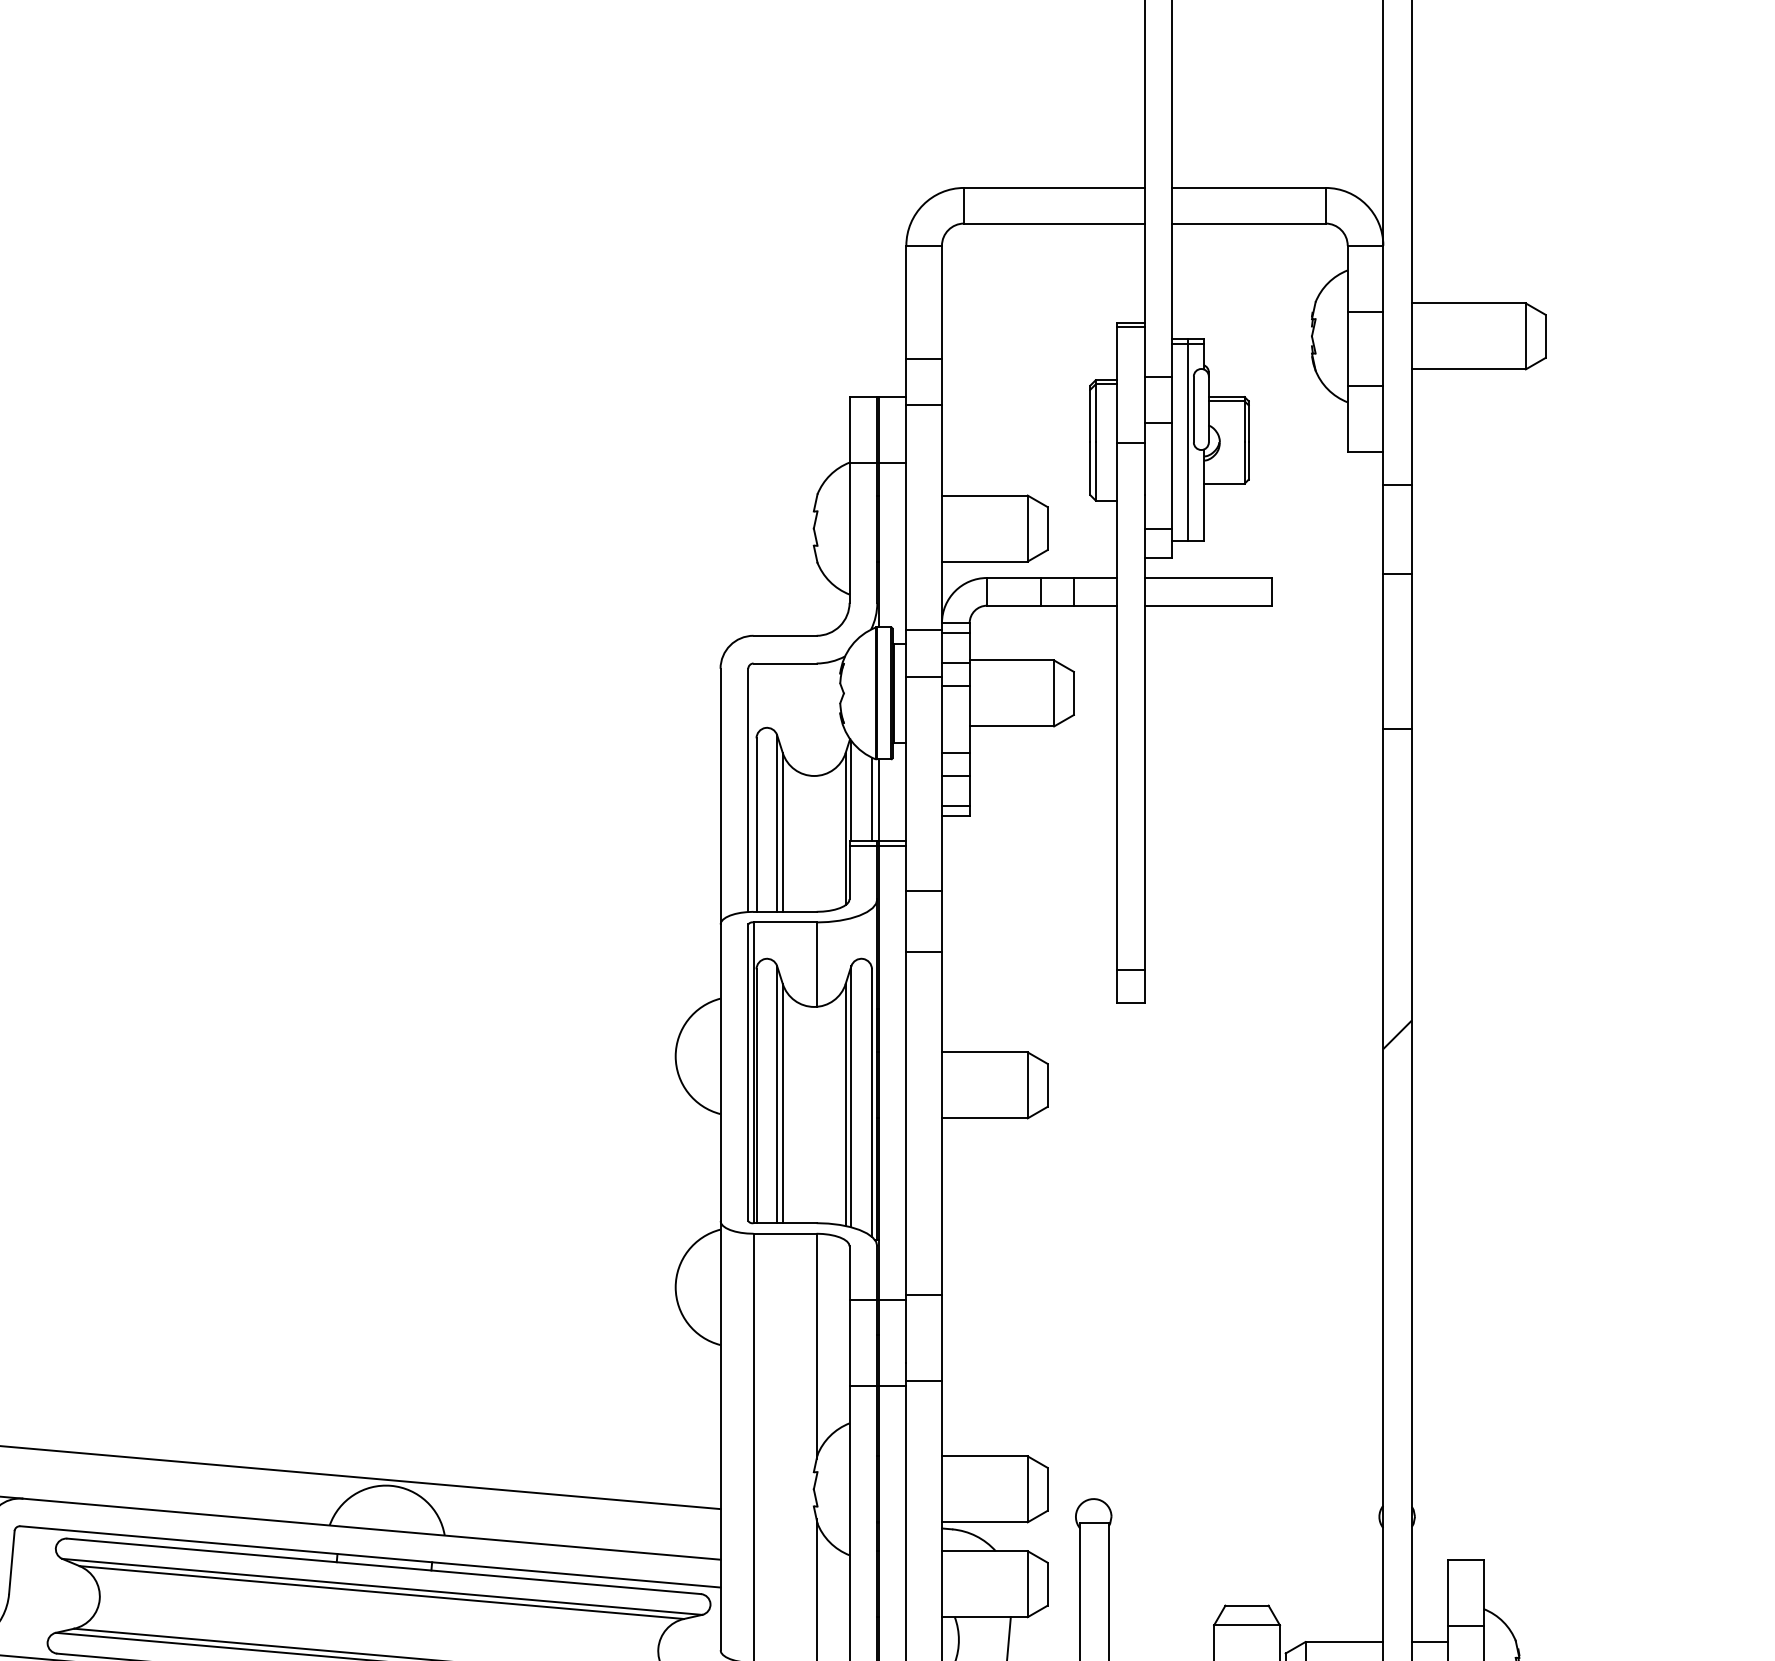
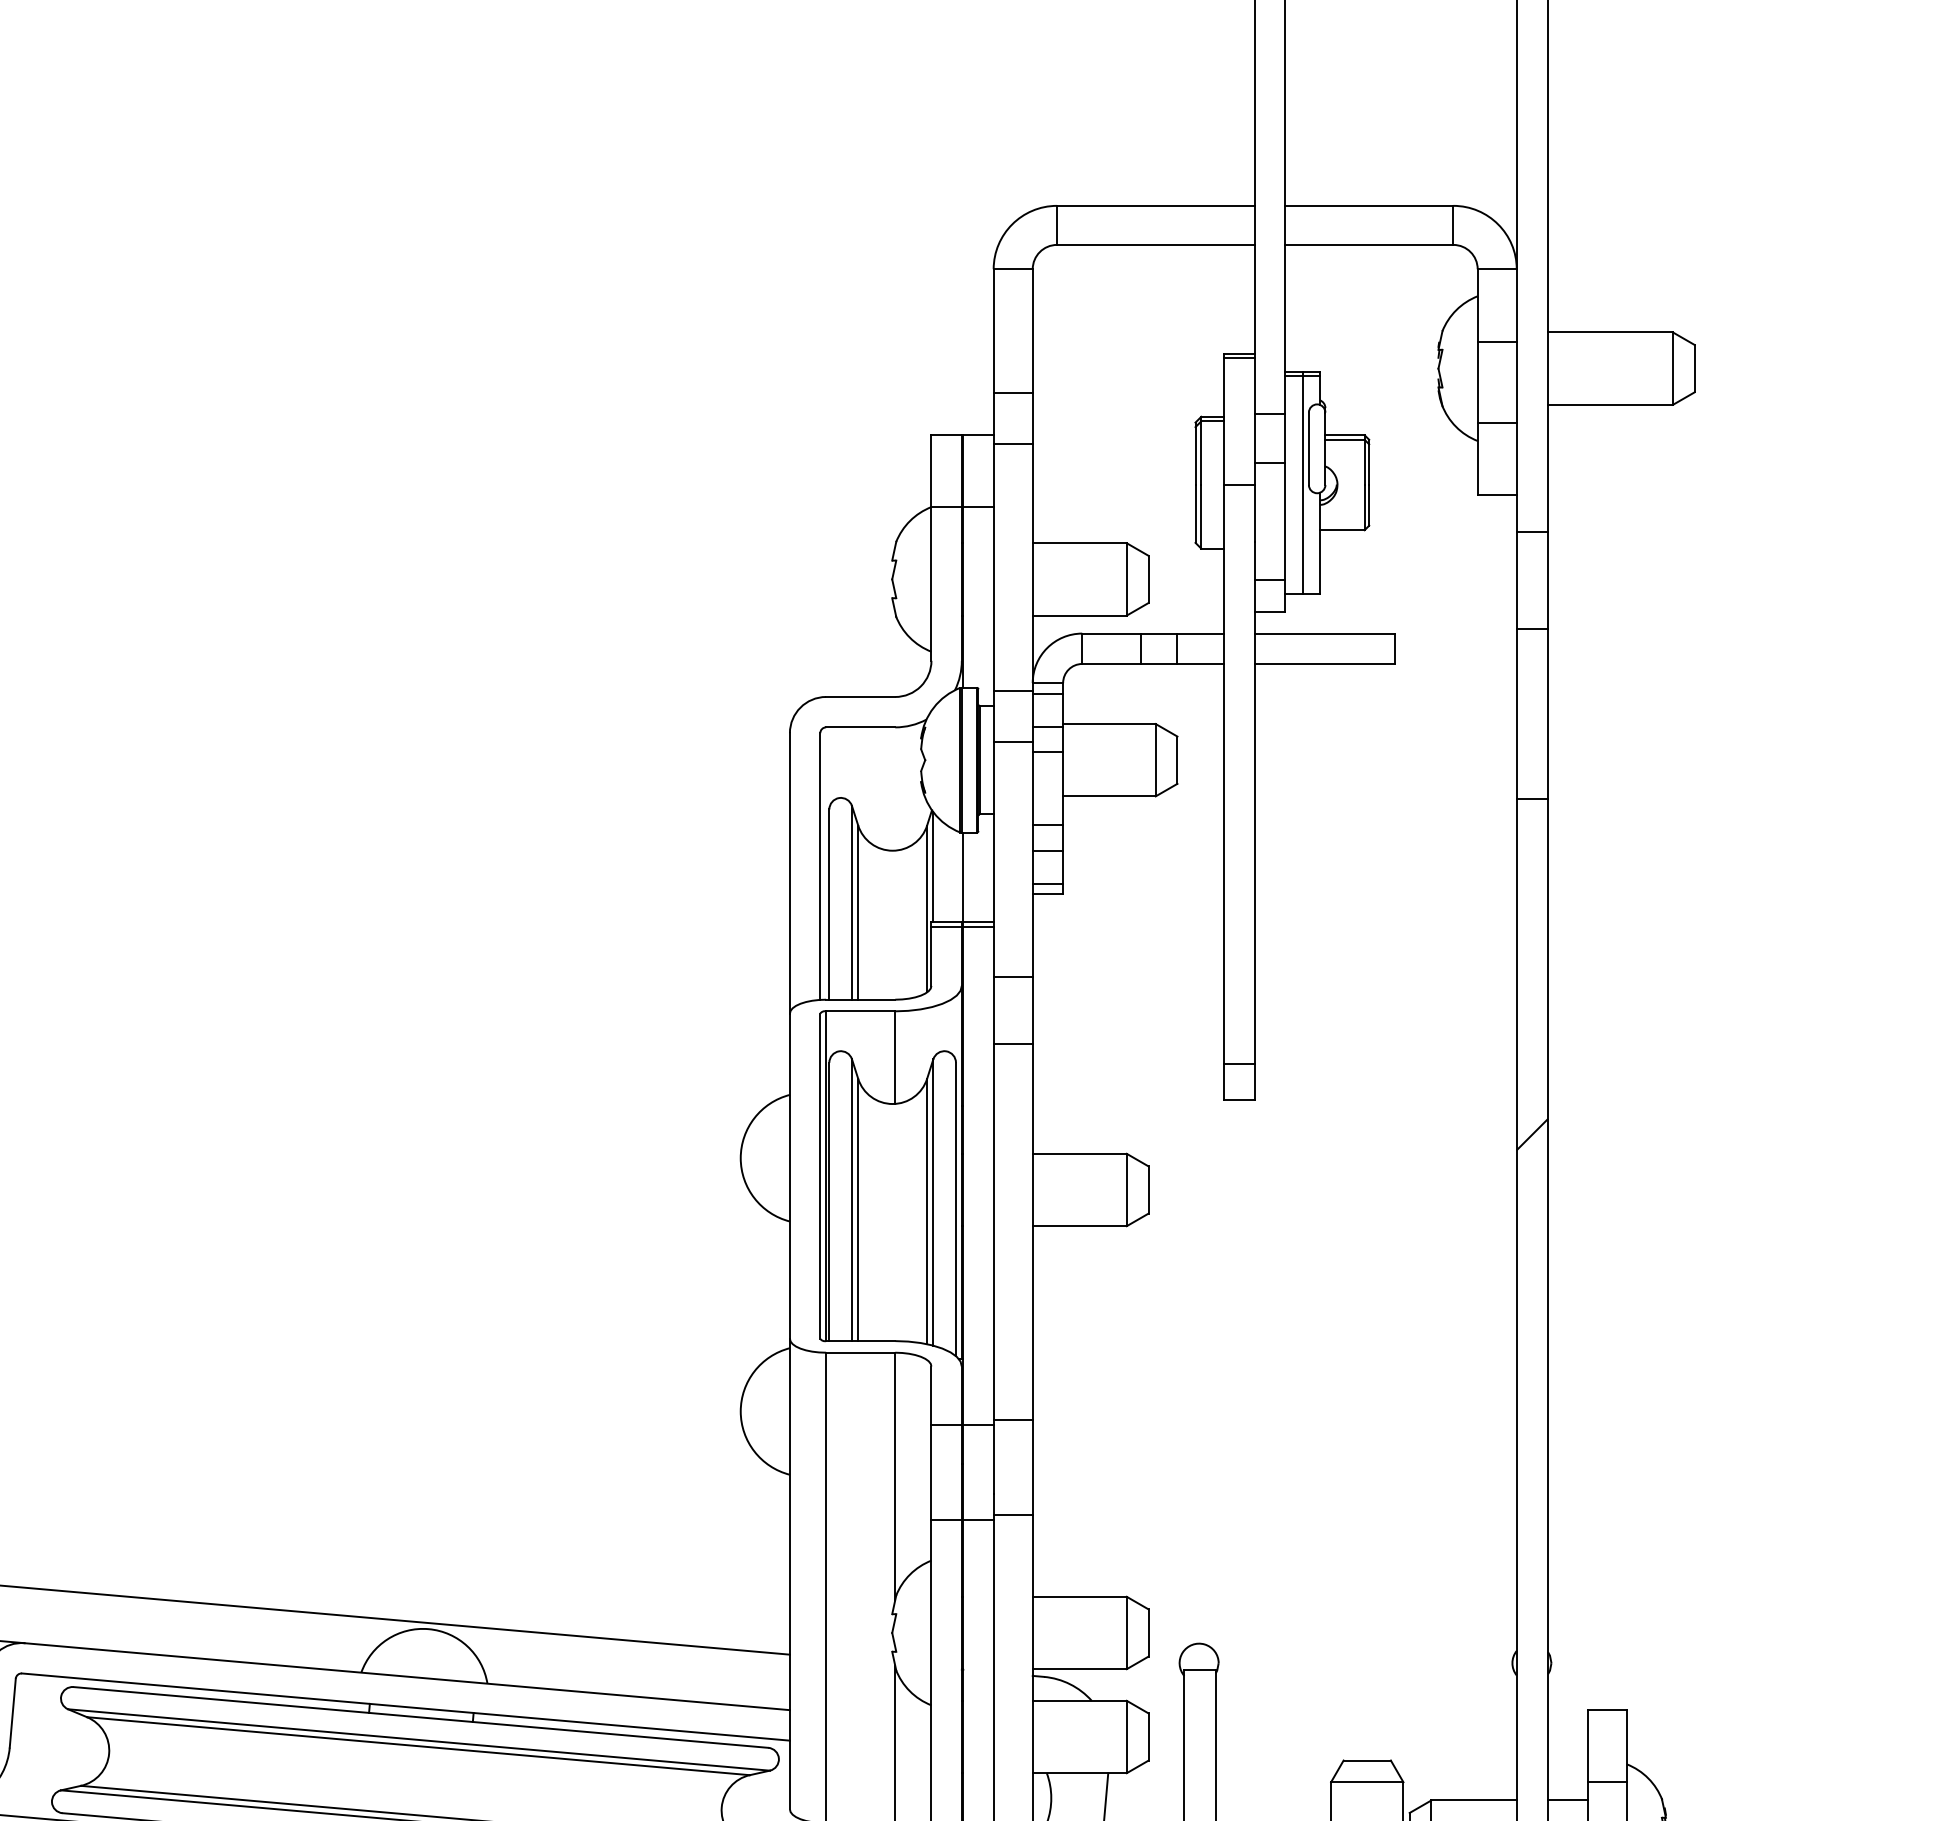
line: (871, 798) -> (955, 875), removed

